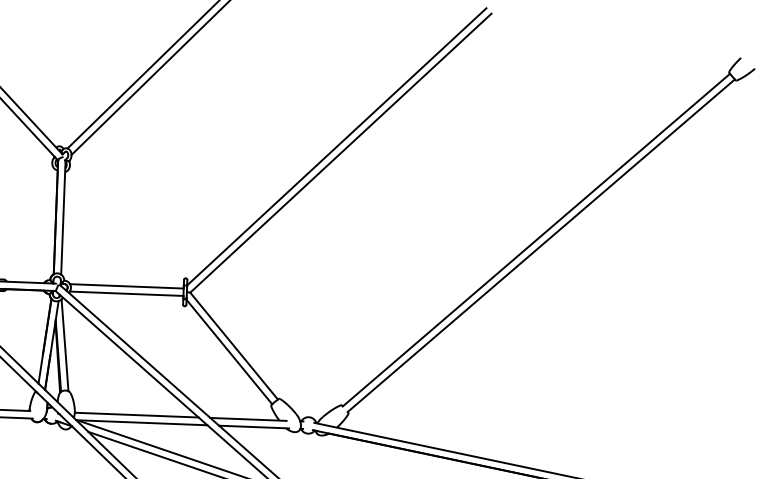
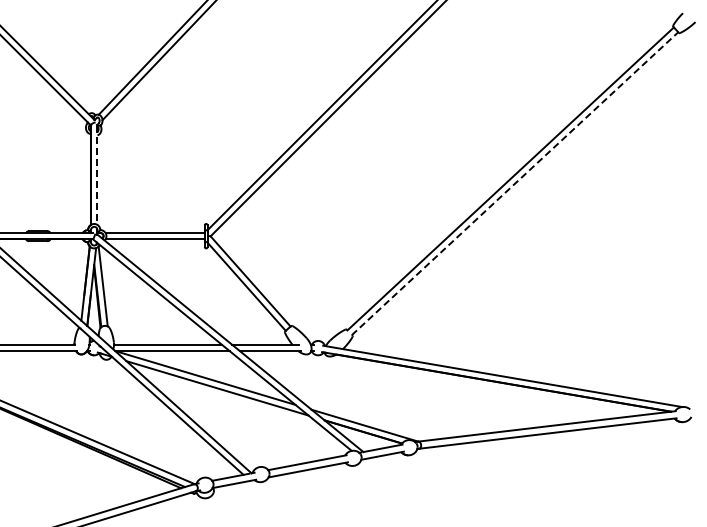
line: (63, 218) -> (97, 175), solid -> dashed
line: (541, 245) -> (515, 183), solid -> dashed

